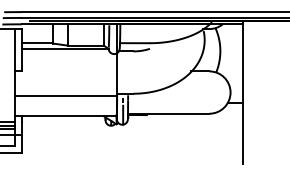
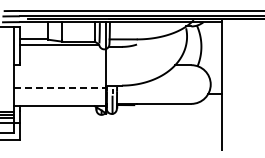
line: (66, 95) -> (60, 87), solid -> dashed

